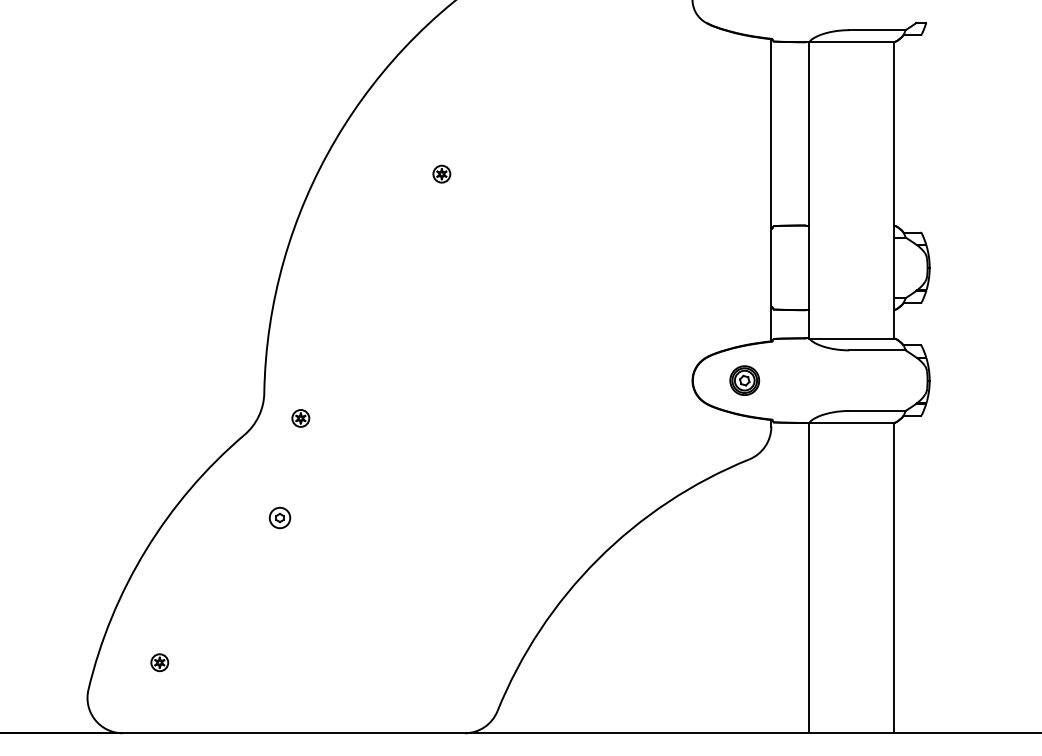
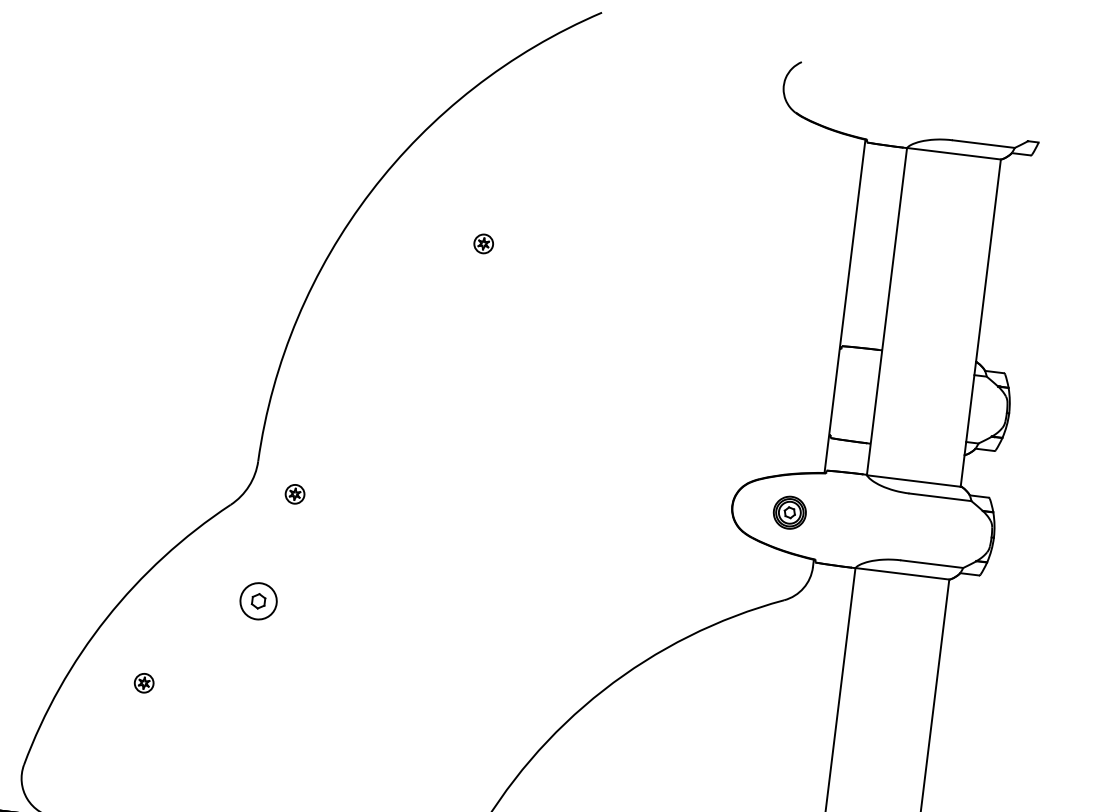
part: (279, 517) -> (258, 600), size x1.6
part: (159, 662) -> (143, 682), moved

